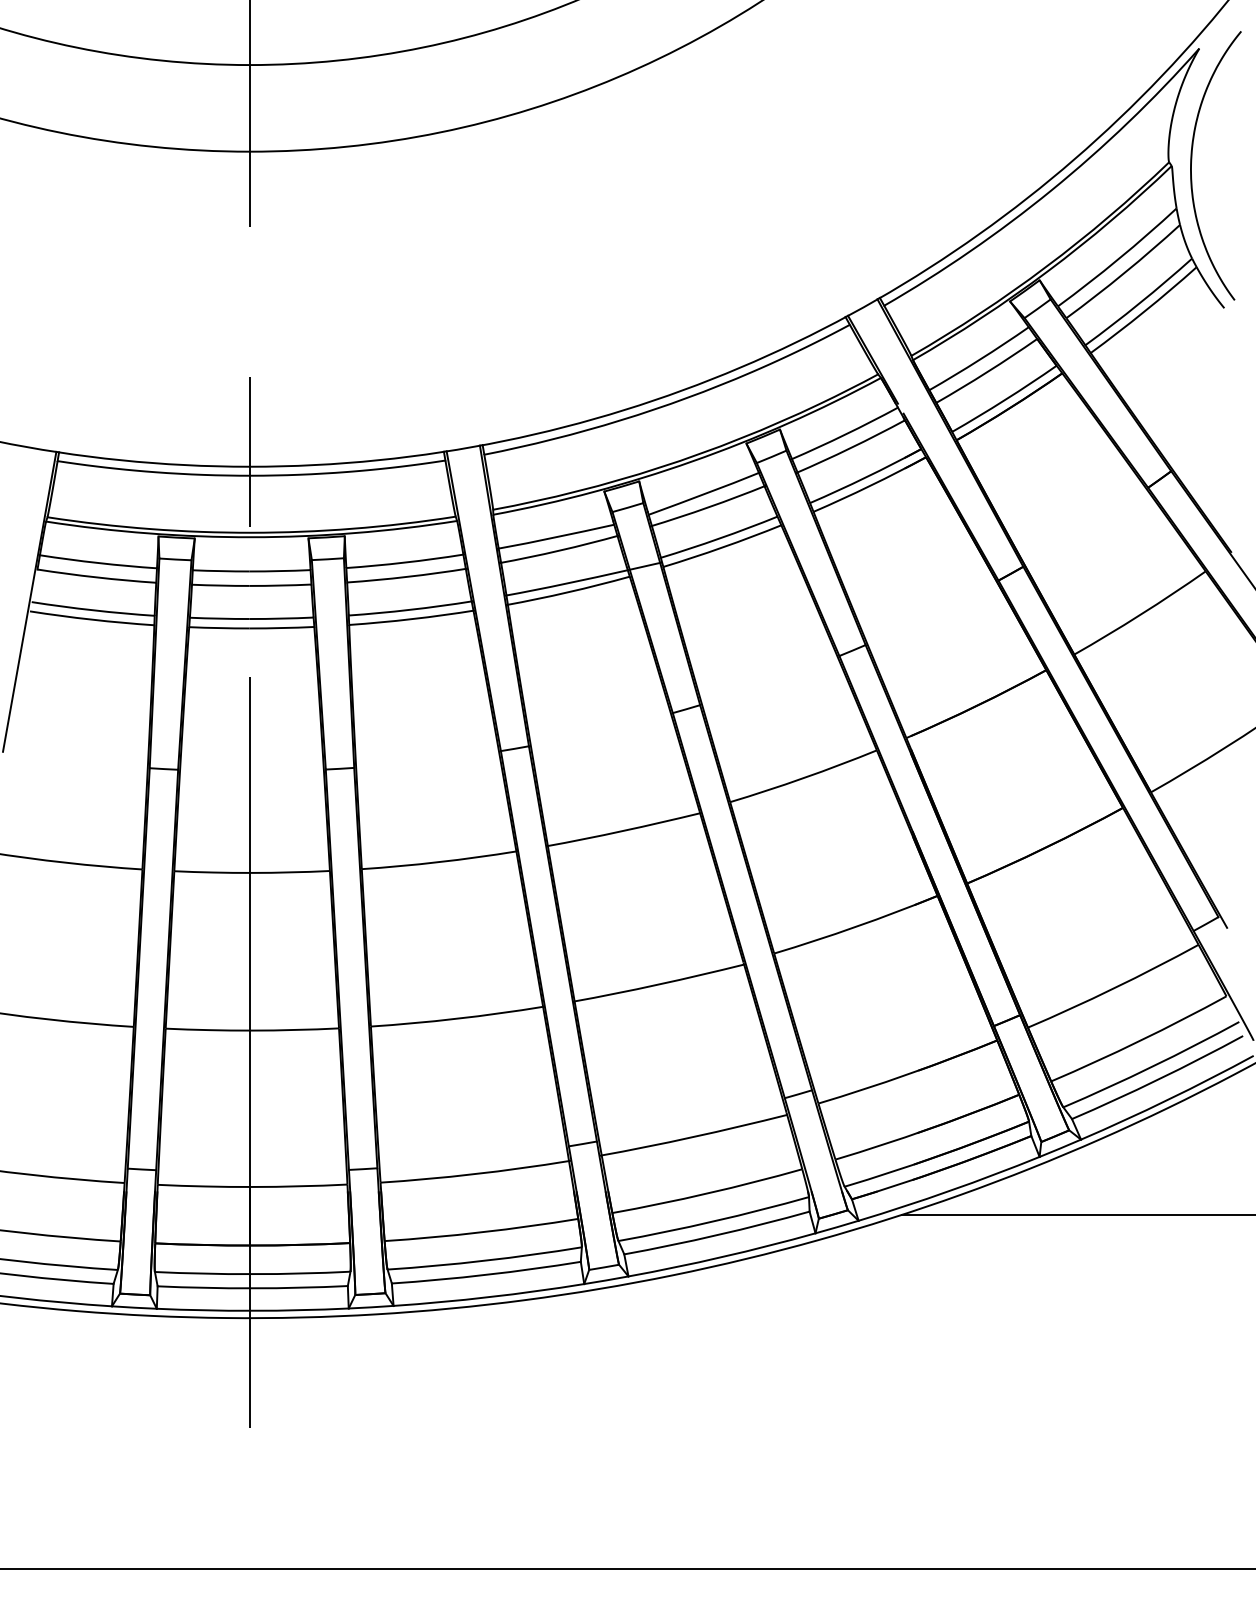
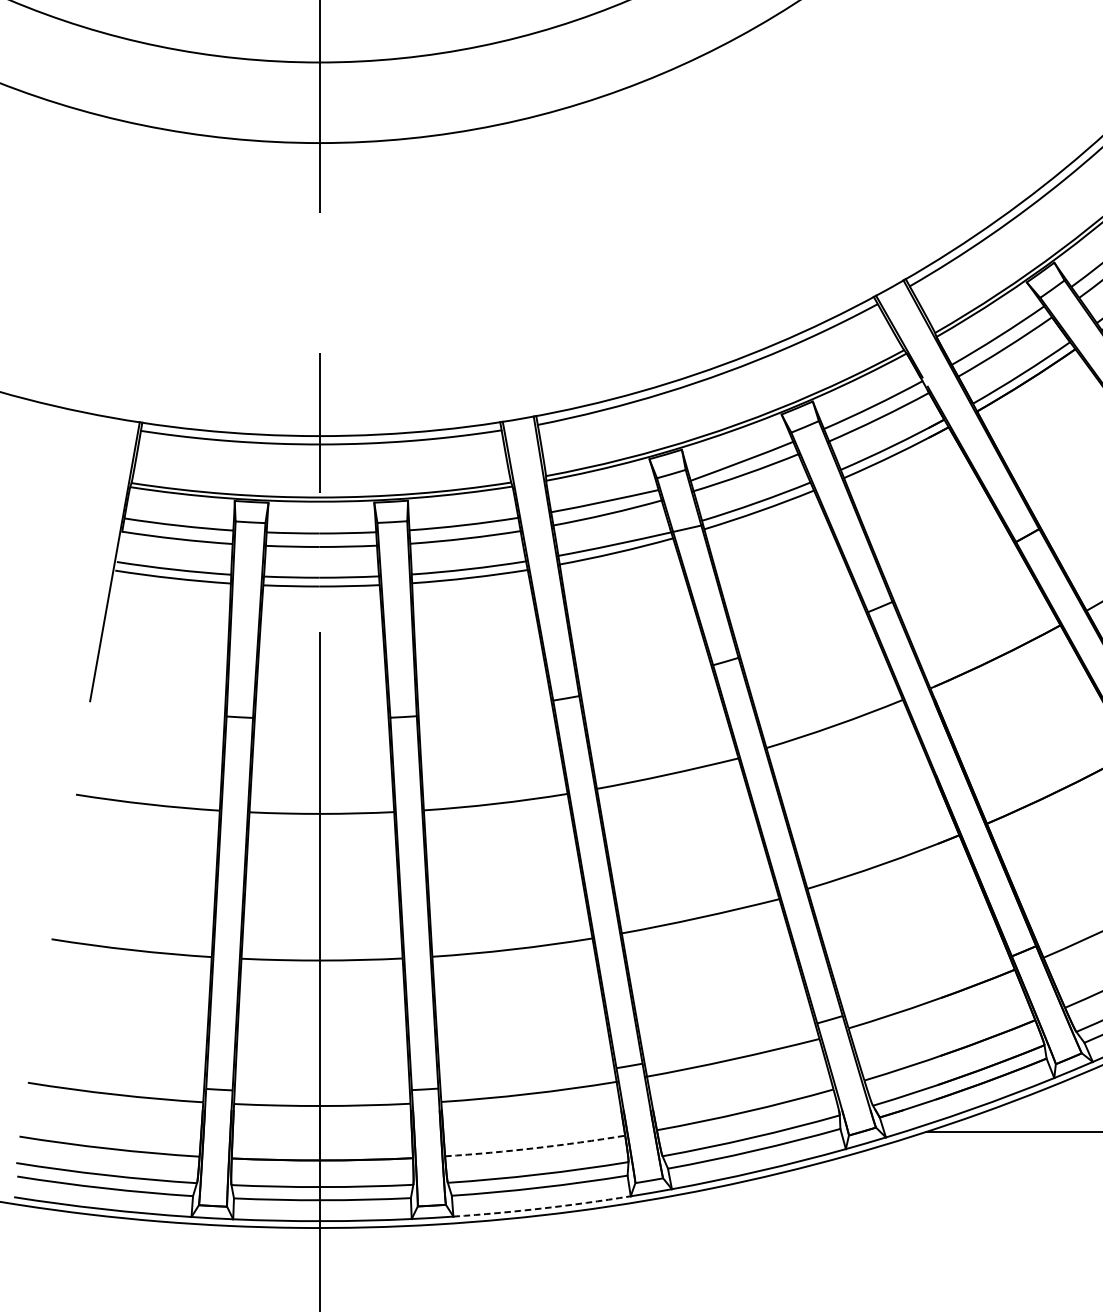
arc: (481, 1232) -> (535, 1148), solid -> dashed
arc: (489, 1297) -> (542, 1208), solid -> dashed

